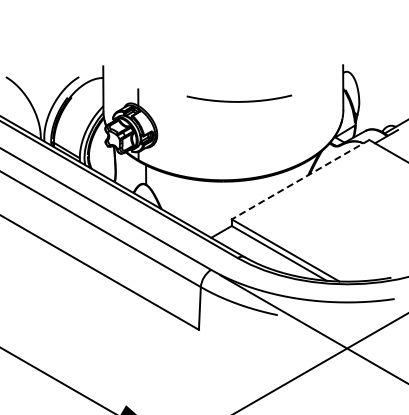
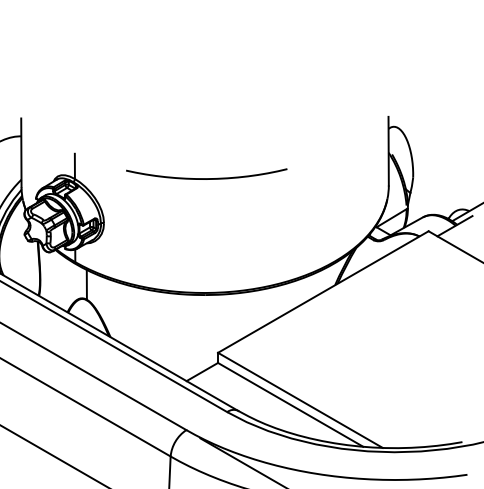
curve: (239, 101) -> (206, 178), moved
line: (300, 179) -> (323, 291), dashed -> solid

